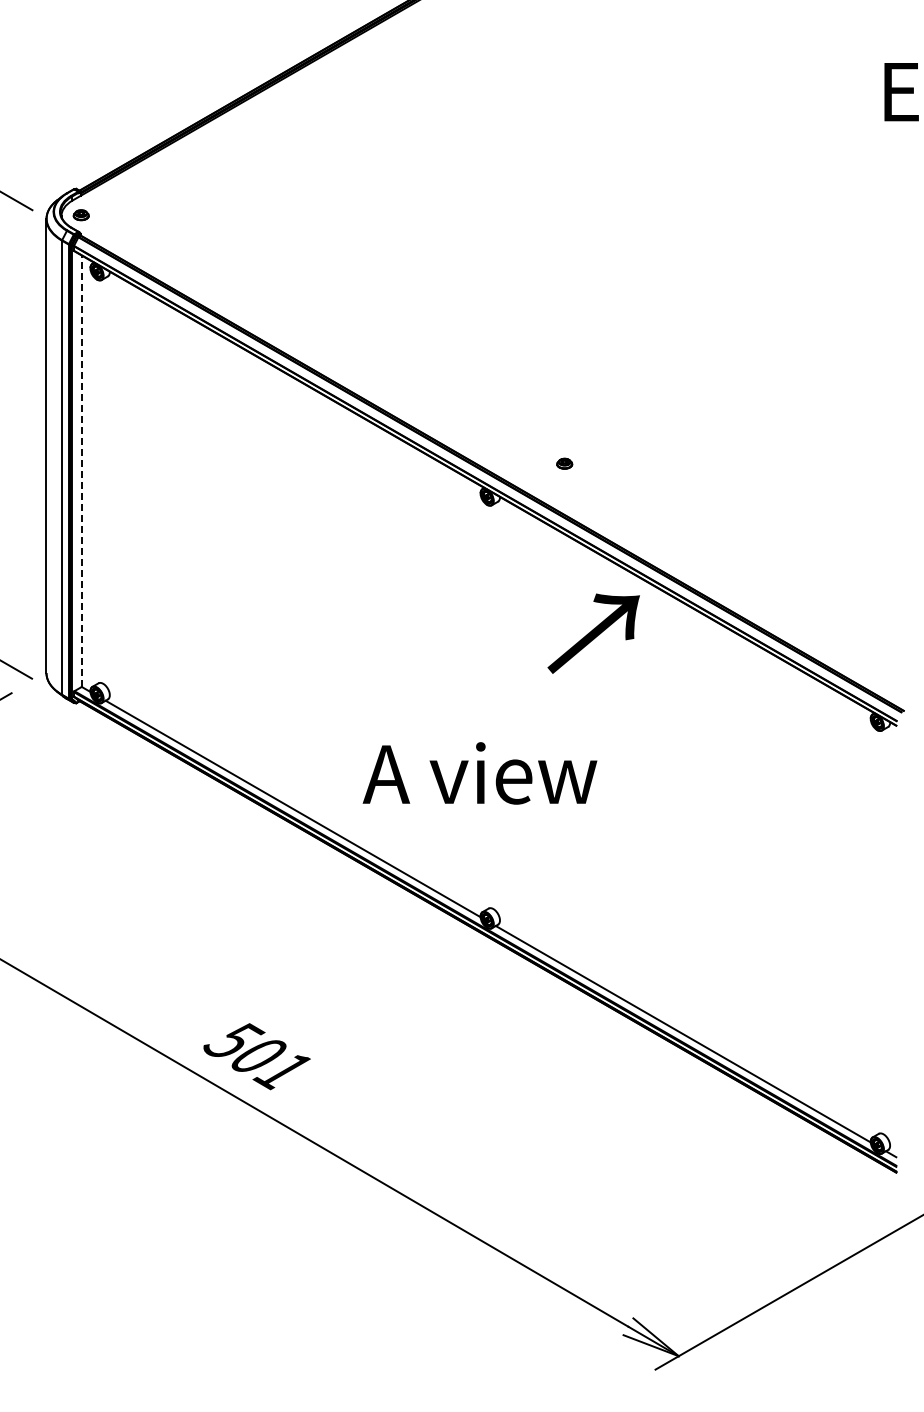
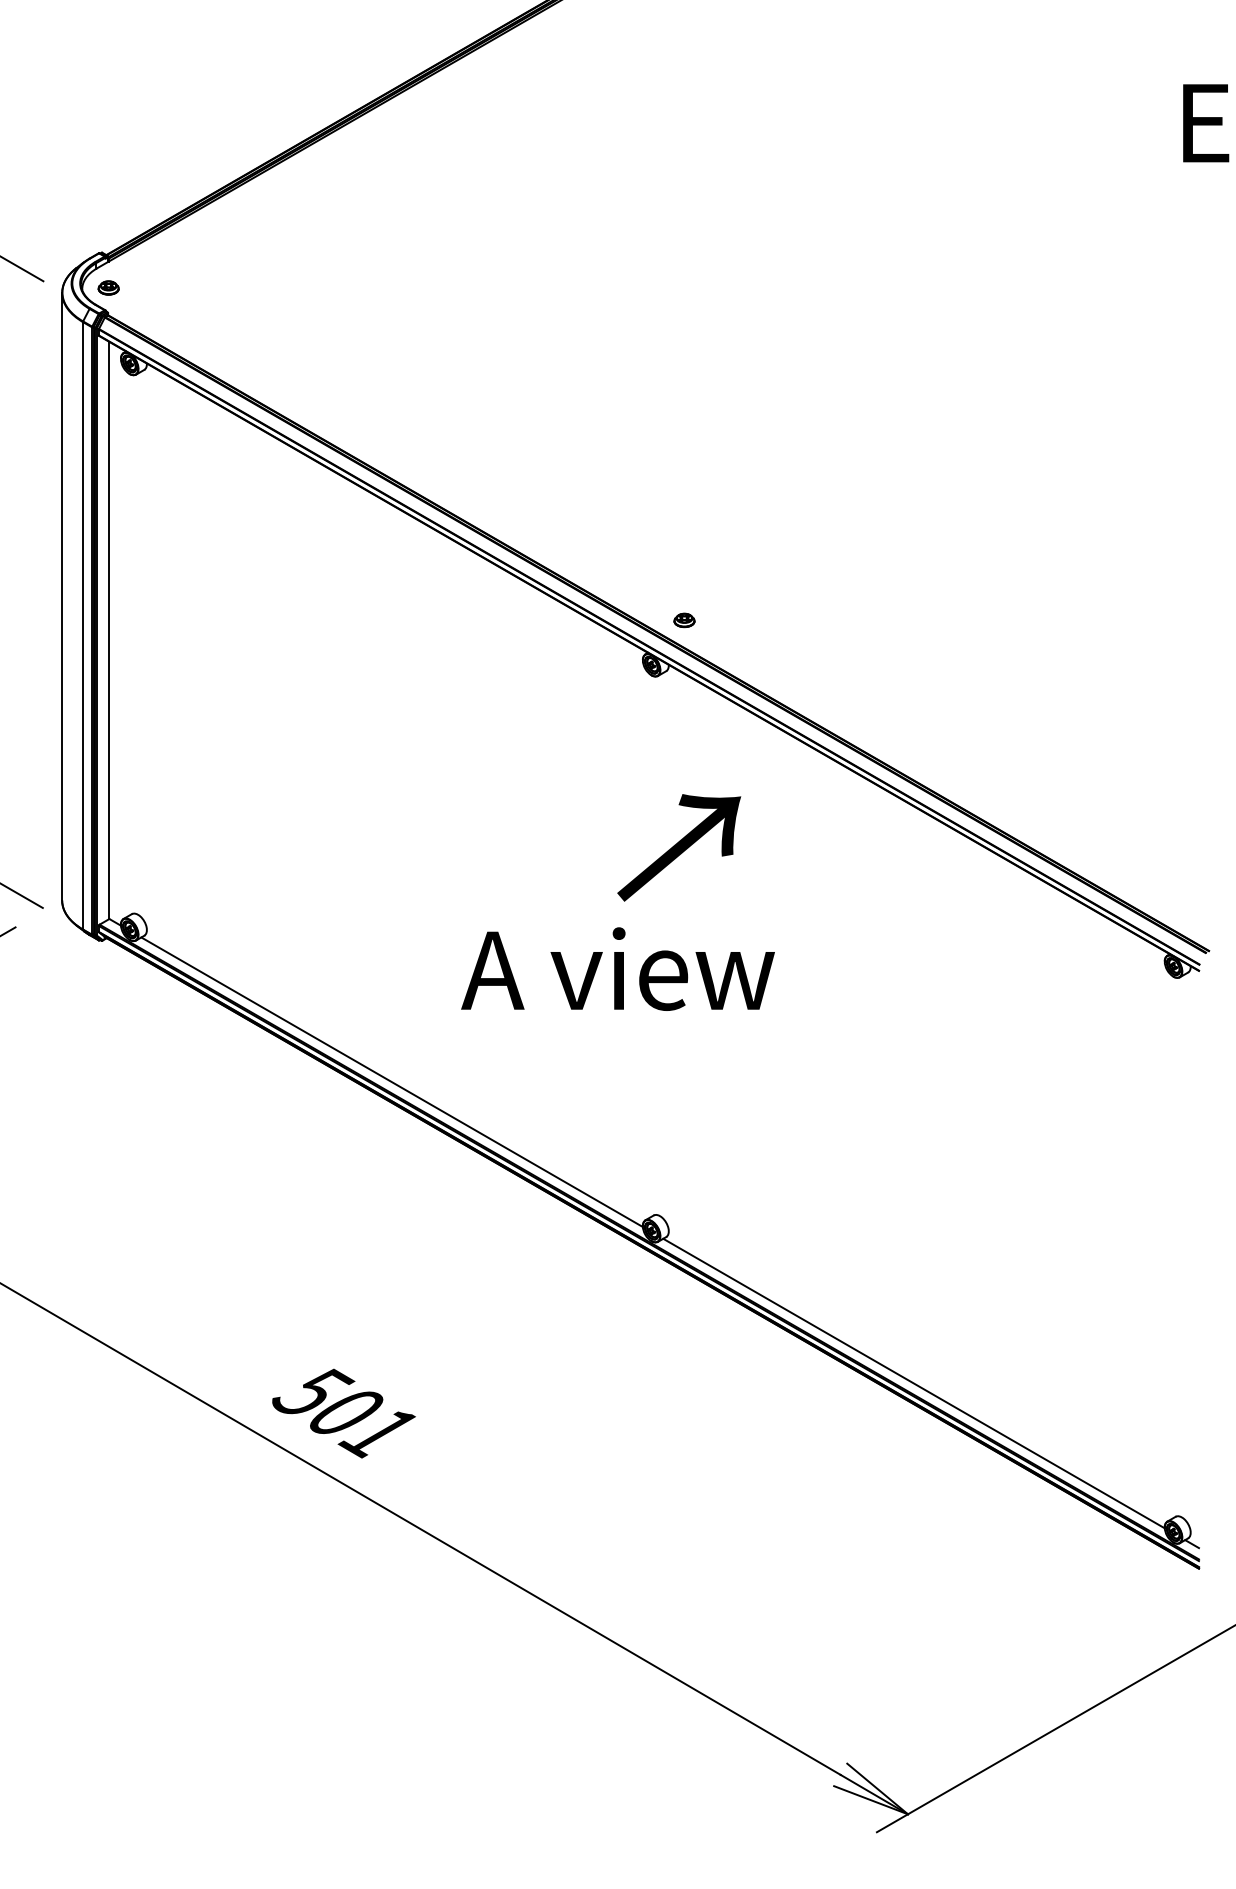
part: (564, 463) -> (684, 620), moved
line: (81, 471) -> (109, 630), dashed -> solid
text: (593, 633) -> (678, 847), moved
text: (479, 773) -> (617, 969), moved

